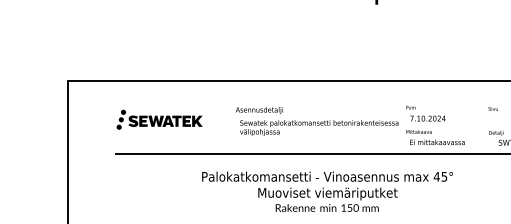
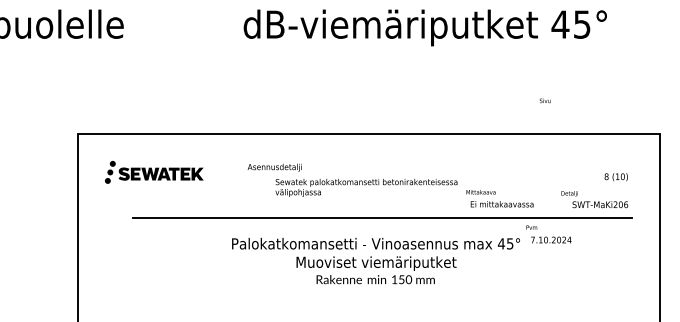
text: (492, 108) -> (544, 100), moved
text: (259, 110) -> (274, 167), moved
text: (425, 113) -> (548, 234), moved
part: (159, 119) -> (154, 172), moved

